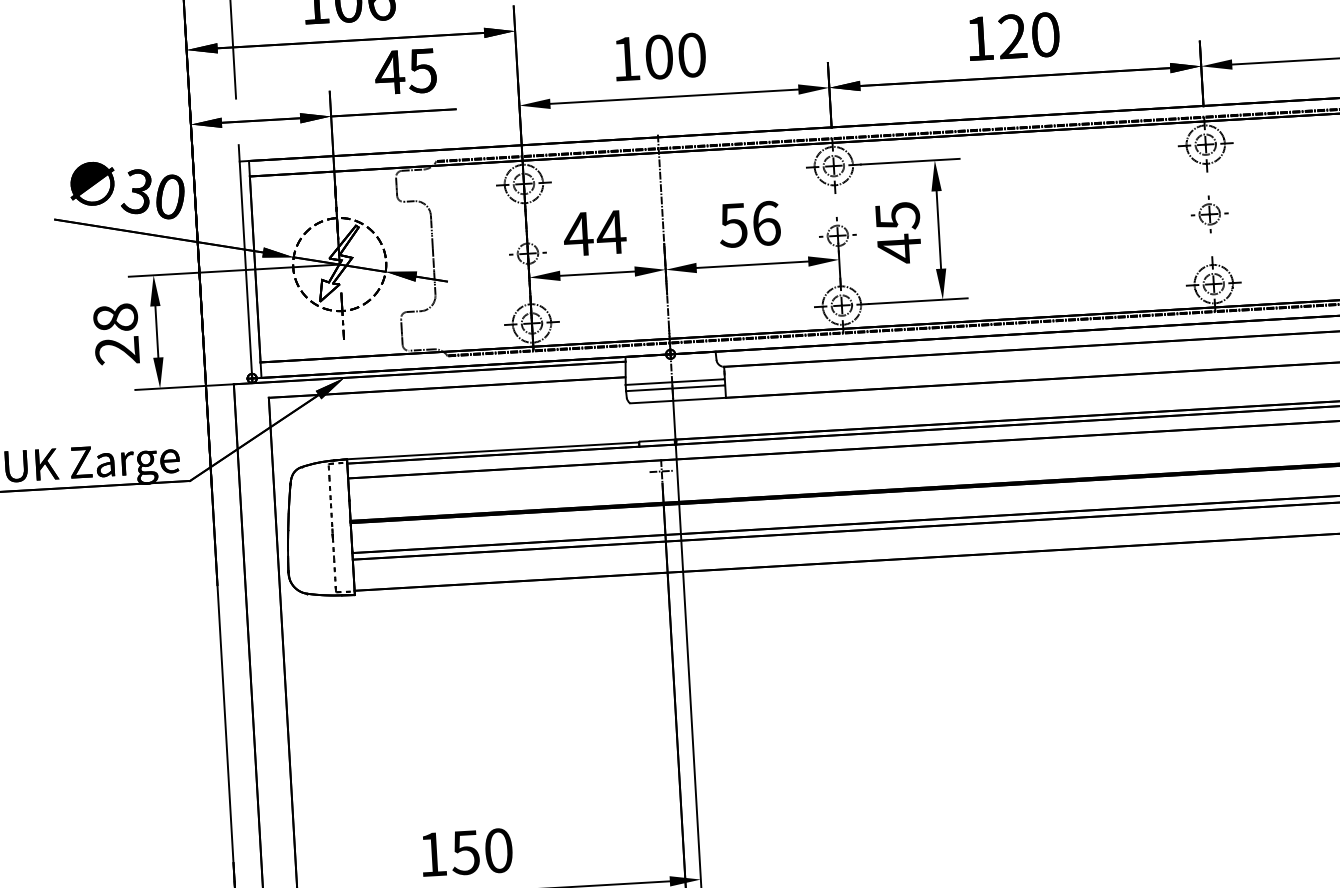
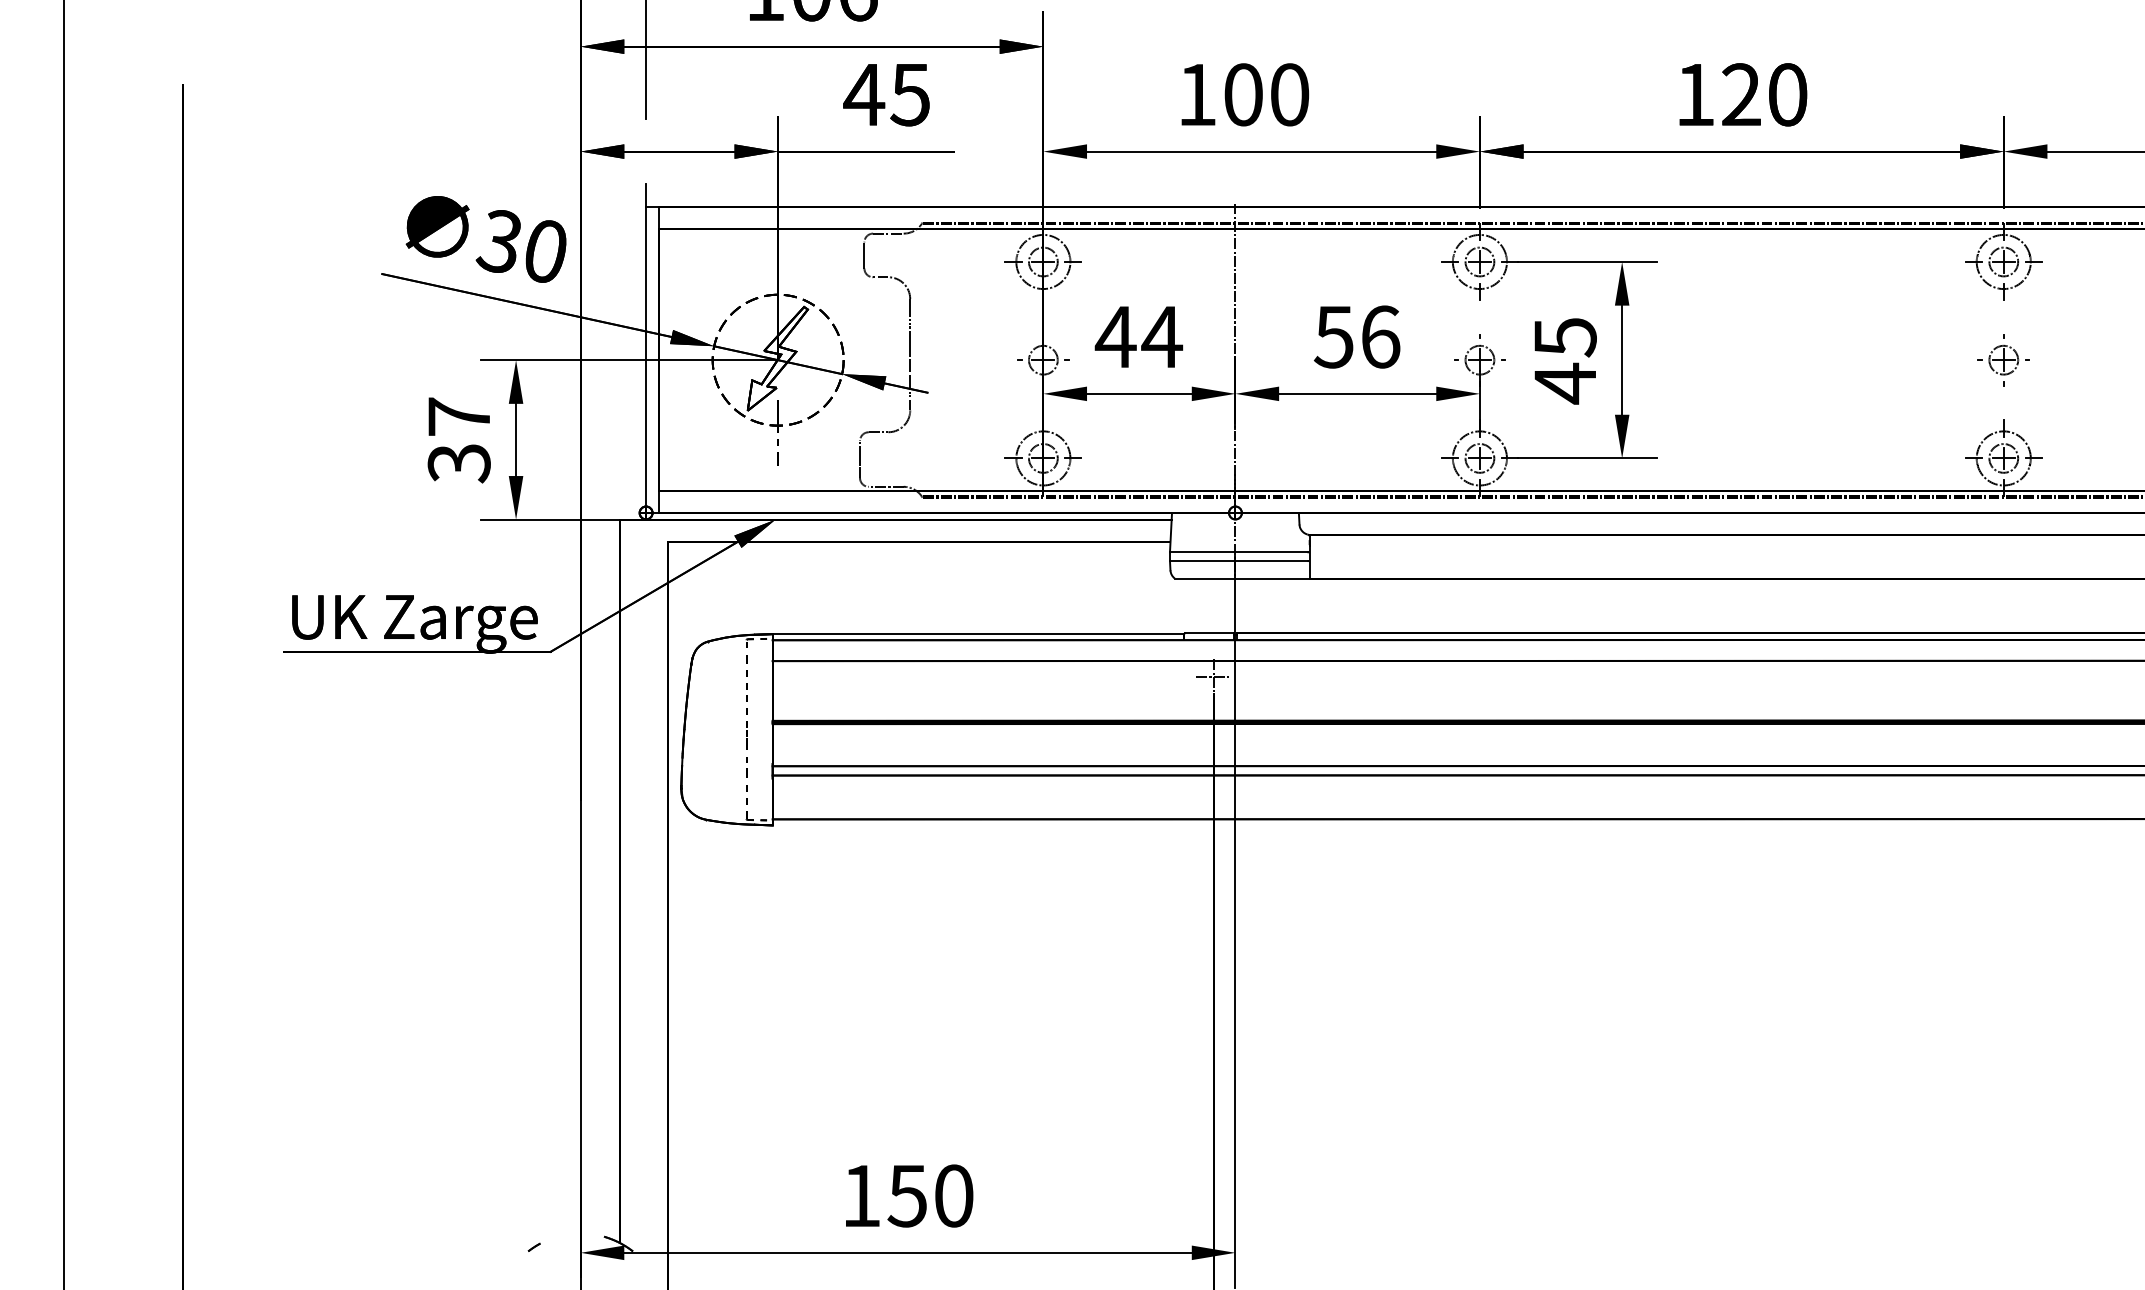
text: (116, 334) -> (458, 440), 28 -> 37

